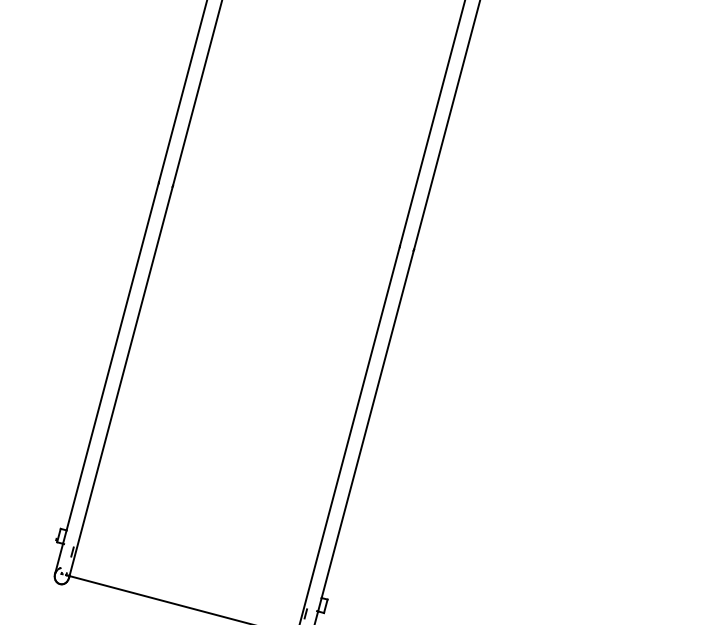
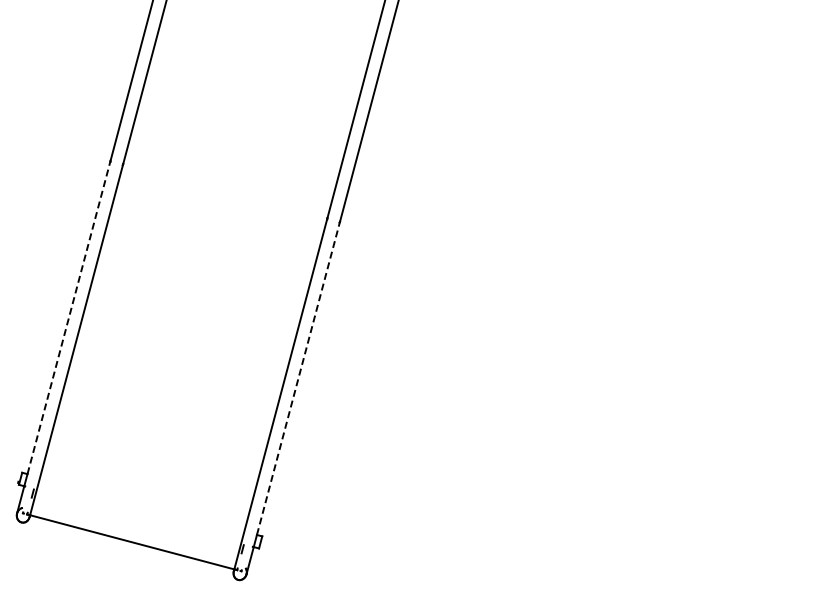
line: (113, 356) -> (69, 317), solid -> dashed
line: (367, 422) -> (298, 377), solid -> dashed

